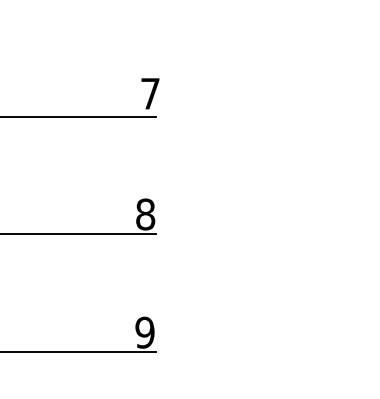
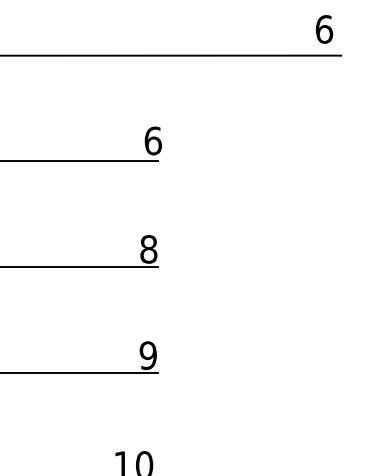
text: (149, 93) -> (152, 140), 7 -> 6

